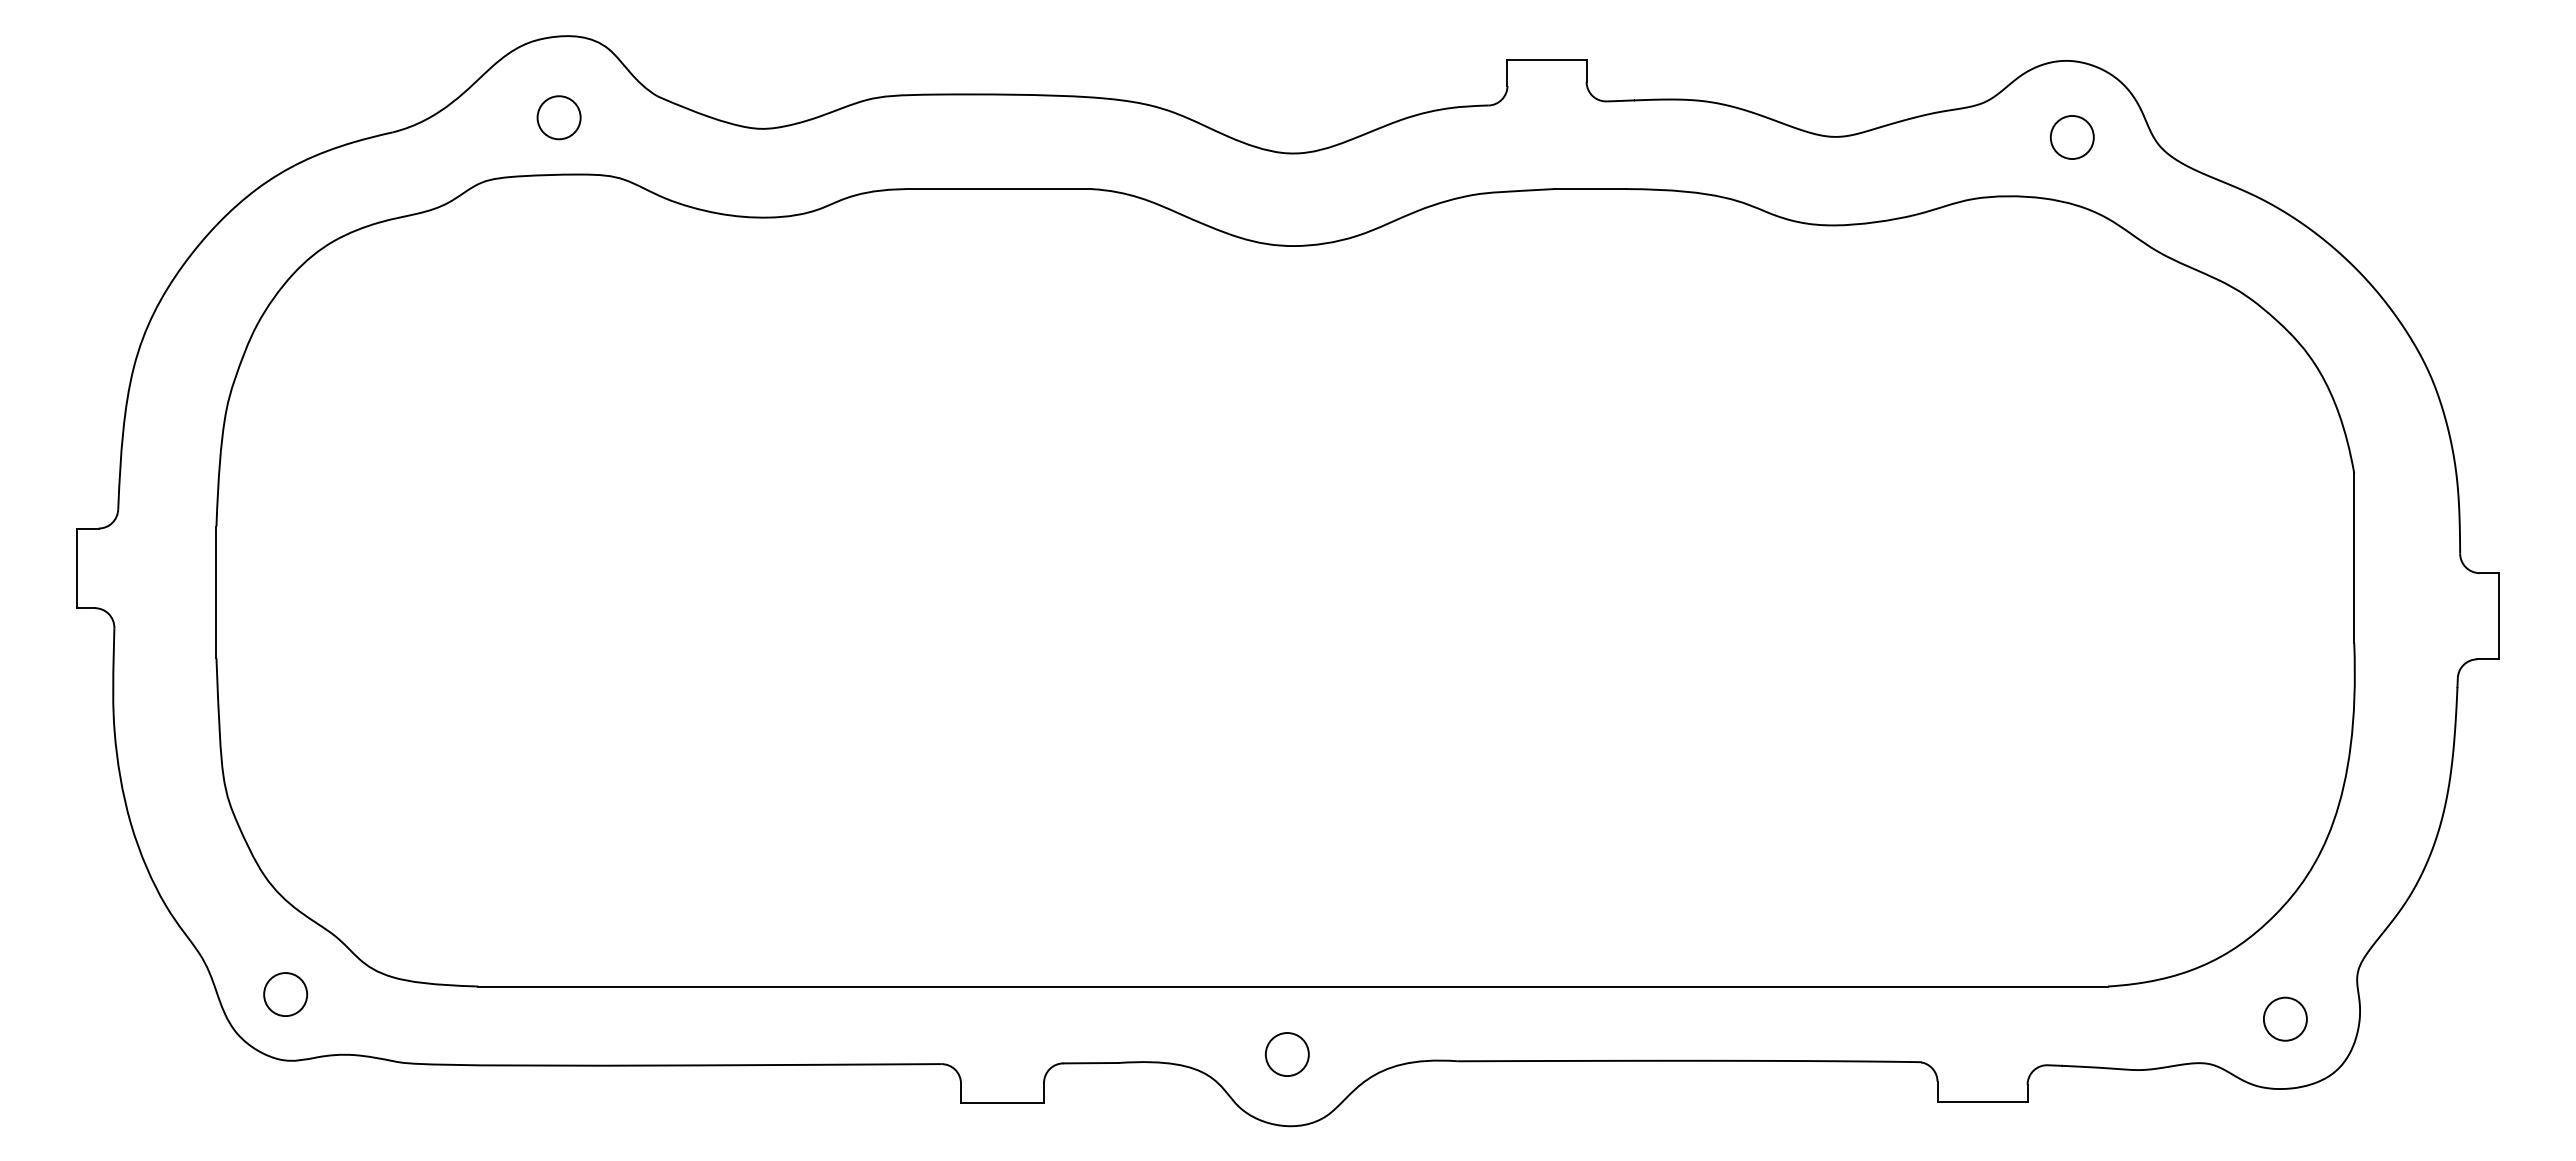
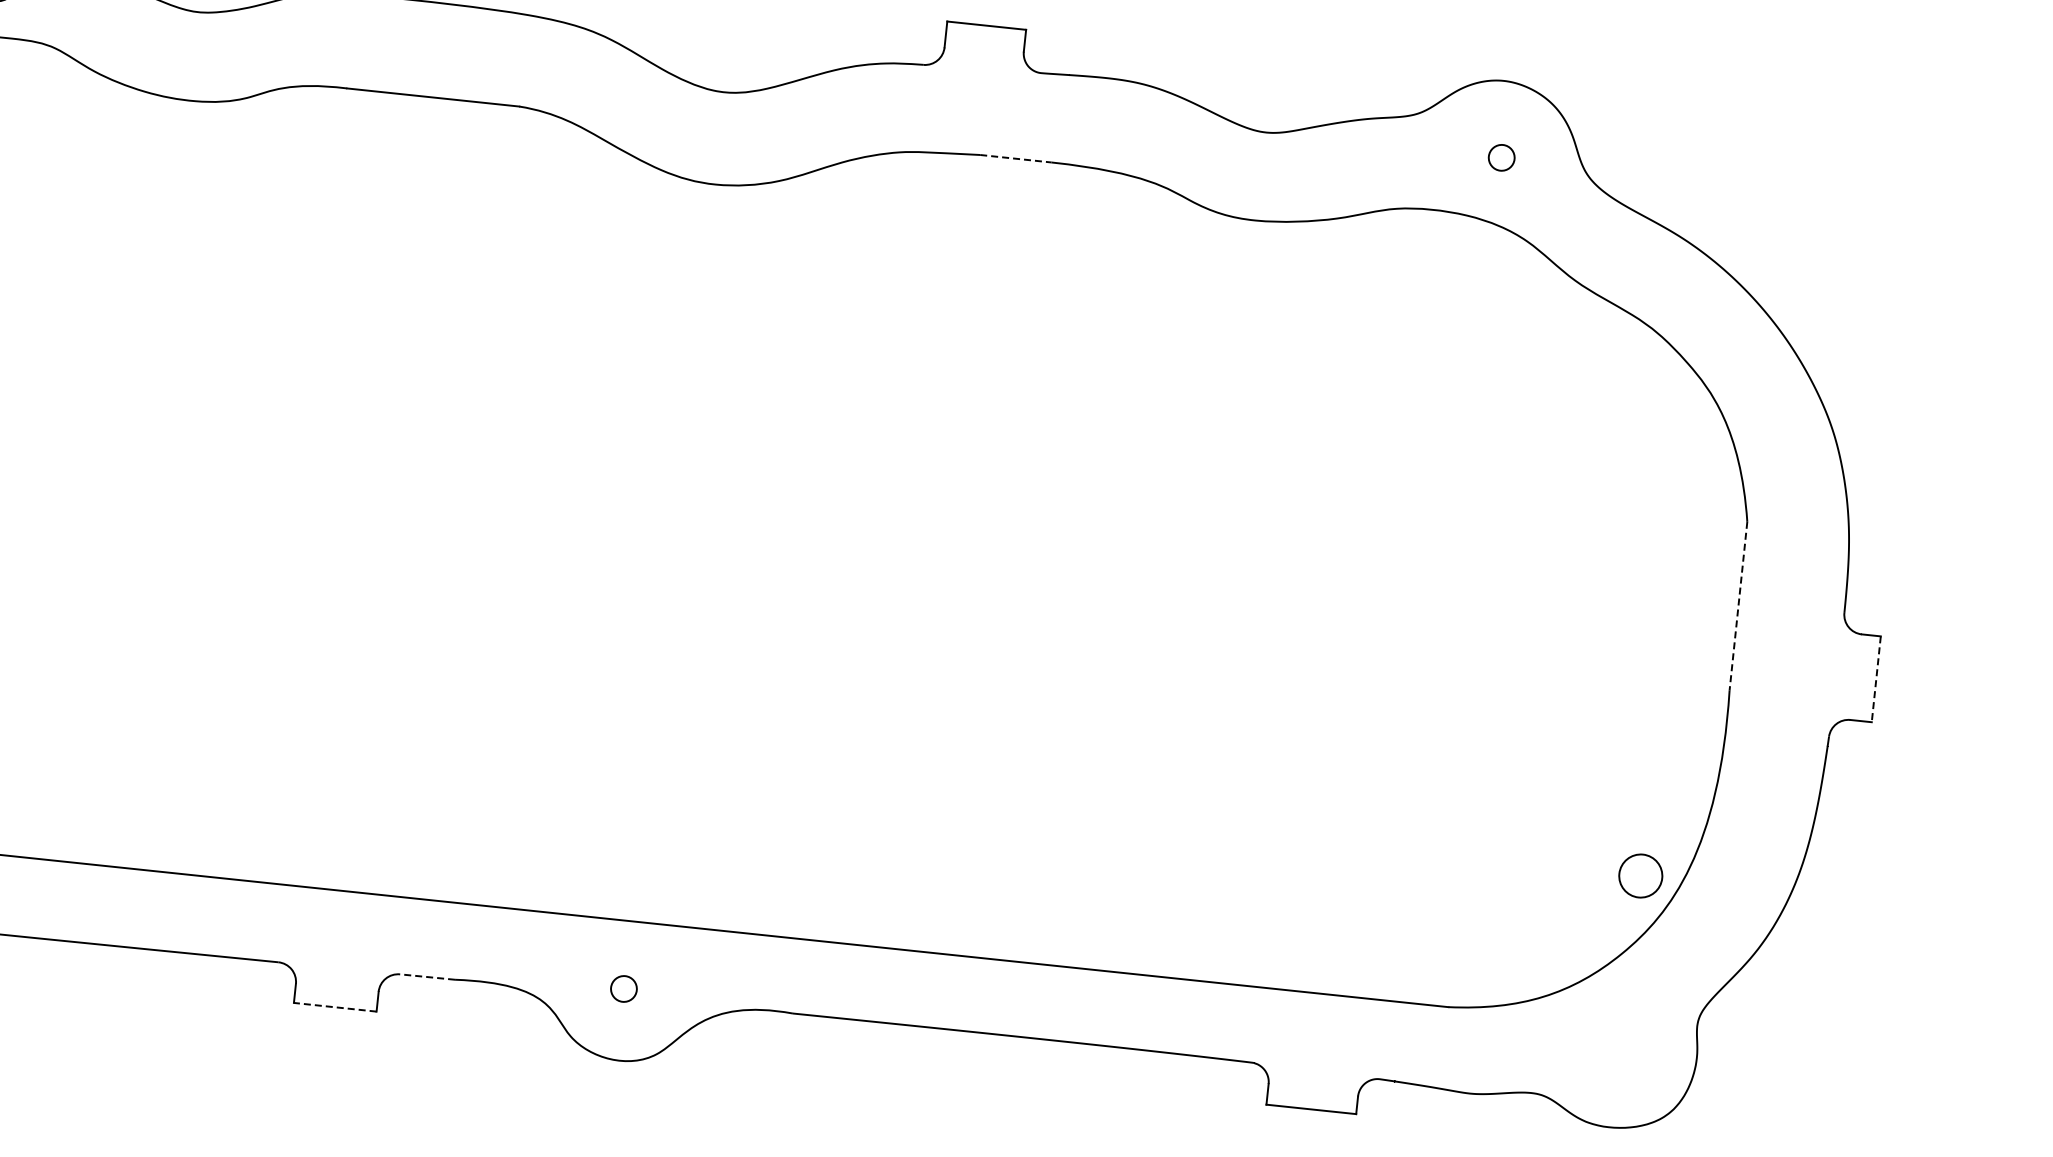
circle: (2071, 137) -> (1500, 157), size x0.6
line: (1589, 189) -> (1015, 159), solid -> dashed
line: (2354, 558) -> (1738, 606), solid -> dashed
line: (2498, 616) -> (1876, 679), solid -> dashed
circle: (2285, 1018) -> (1640, 875), moved
circle: (1286, 1054) -> (623, 988), size x0.6
line: (1091, 1063) -> (427, 977), solid -> dashed
line: (1002, 1102) -> (335, 1006), solid -> dashed

